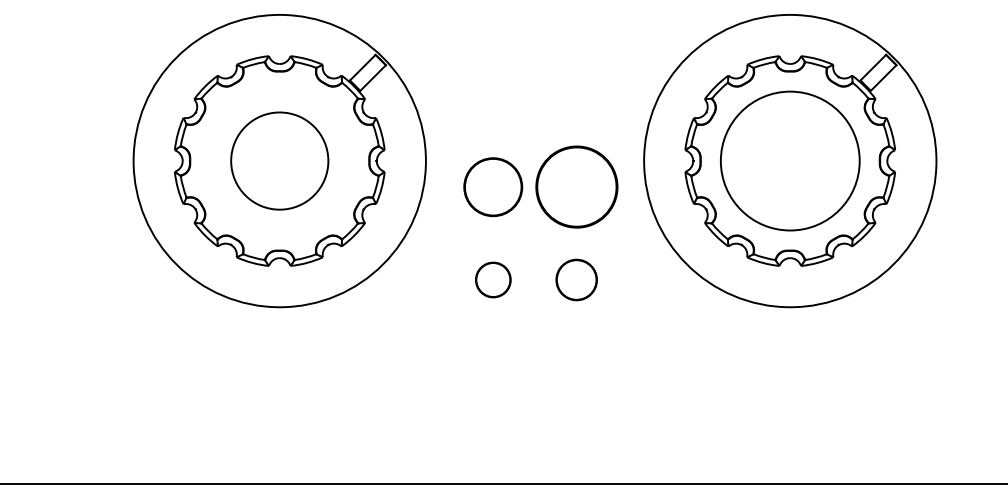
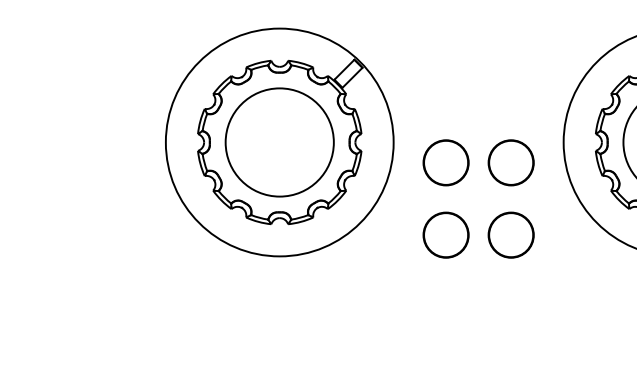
circle: (279, 160) -> (279, 142), size x1.43
part: (576, 187) -> (510, 163), size x0.71
part: (493, 279) -> (446, 234), size x1.67
part: (576, 279) -> (510, 234), size x1.43

